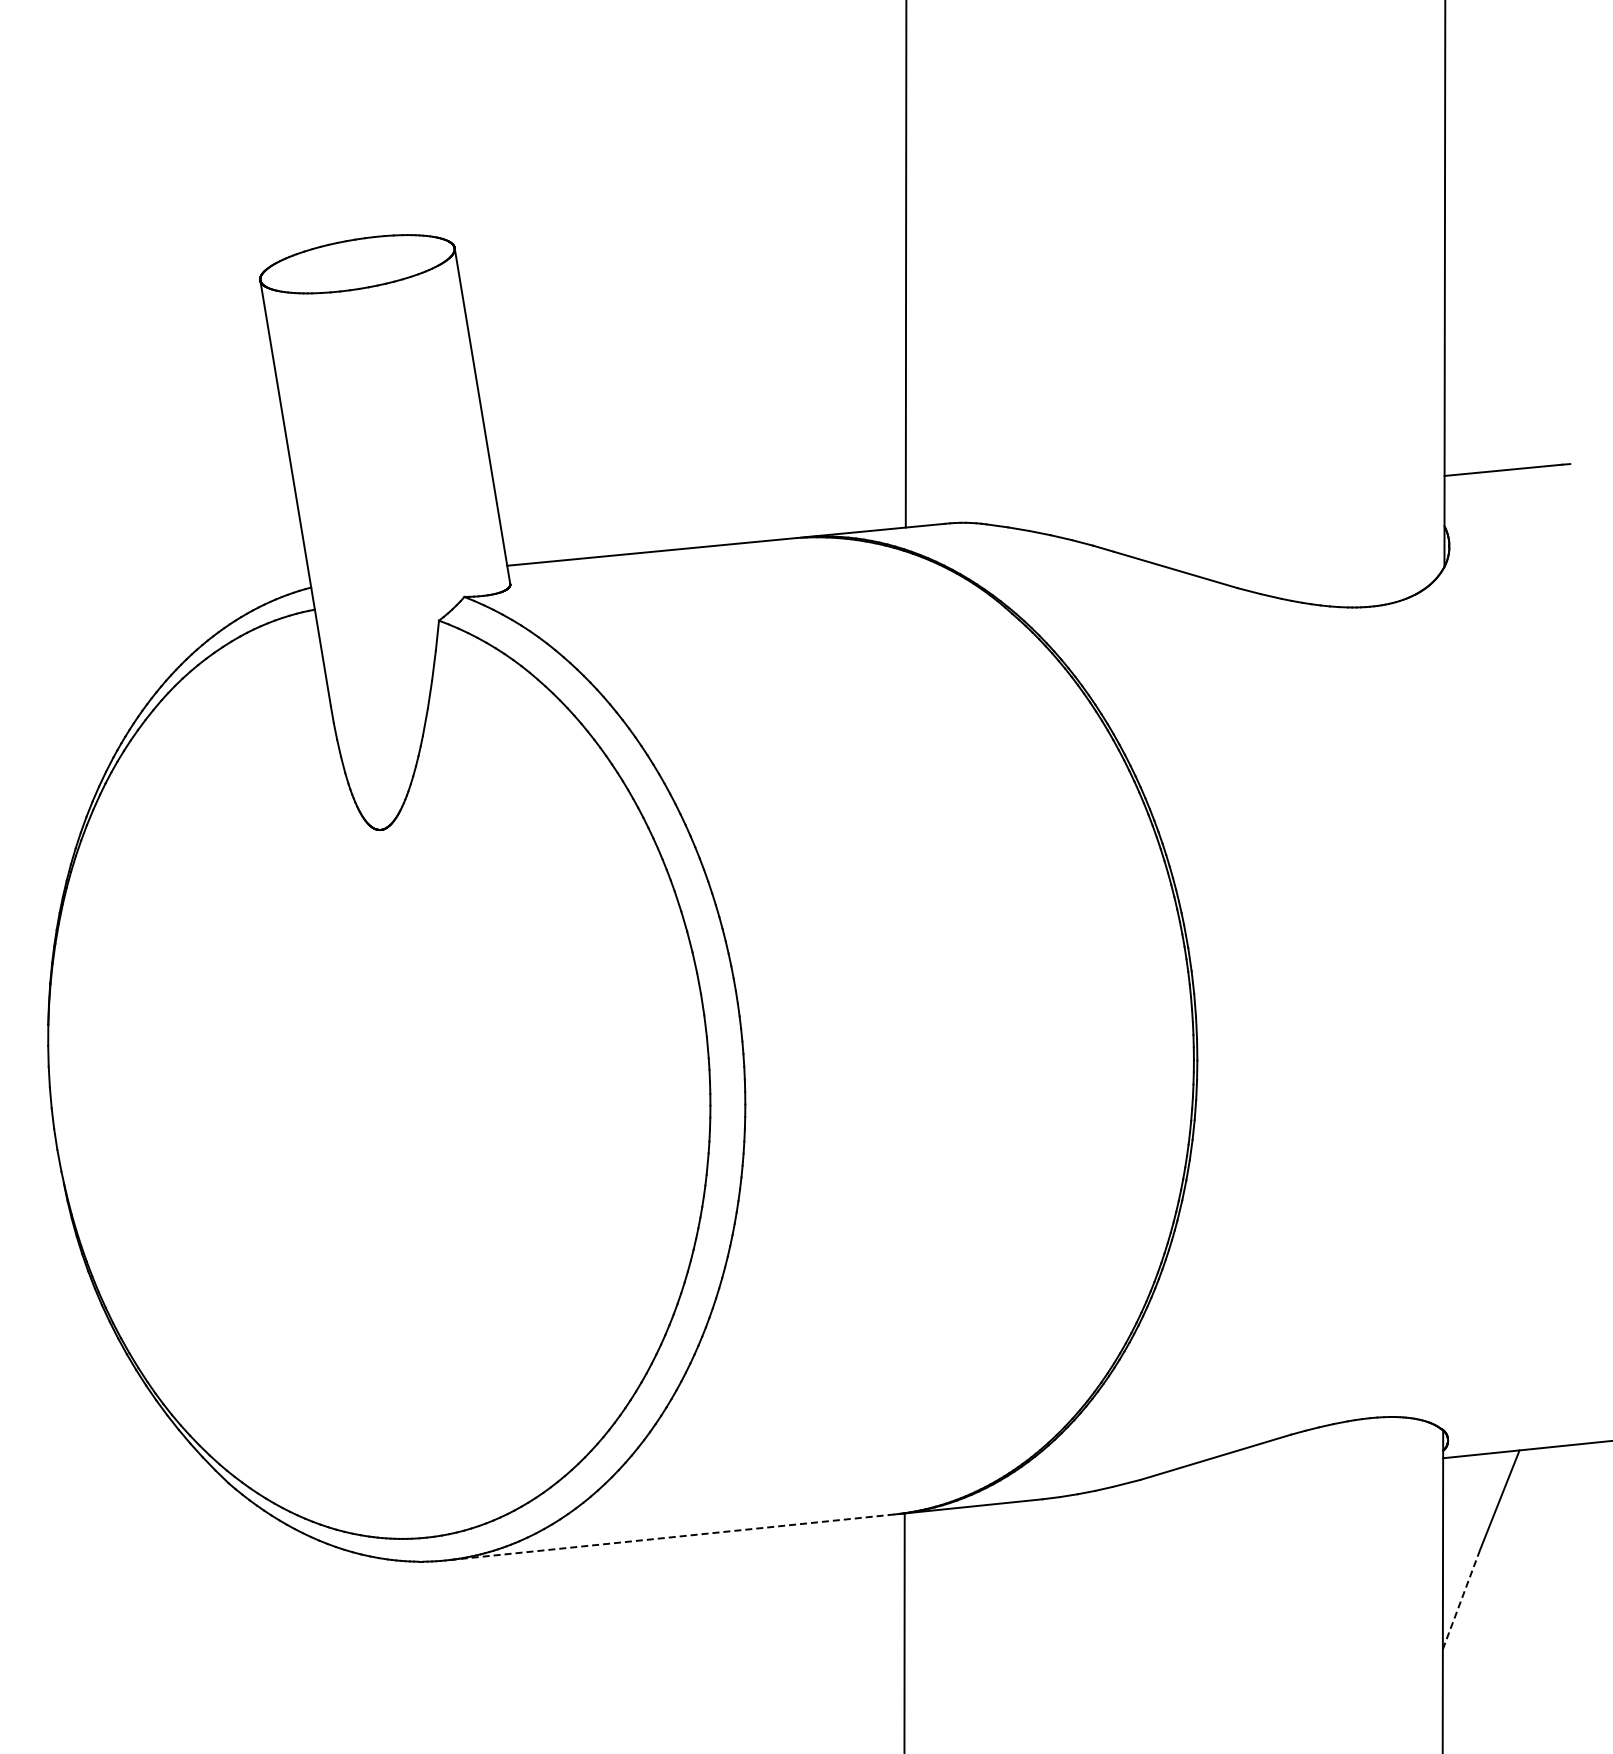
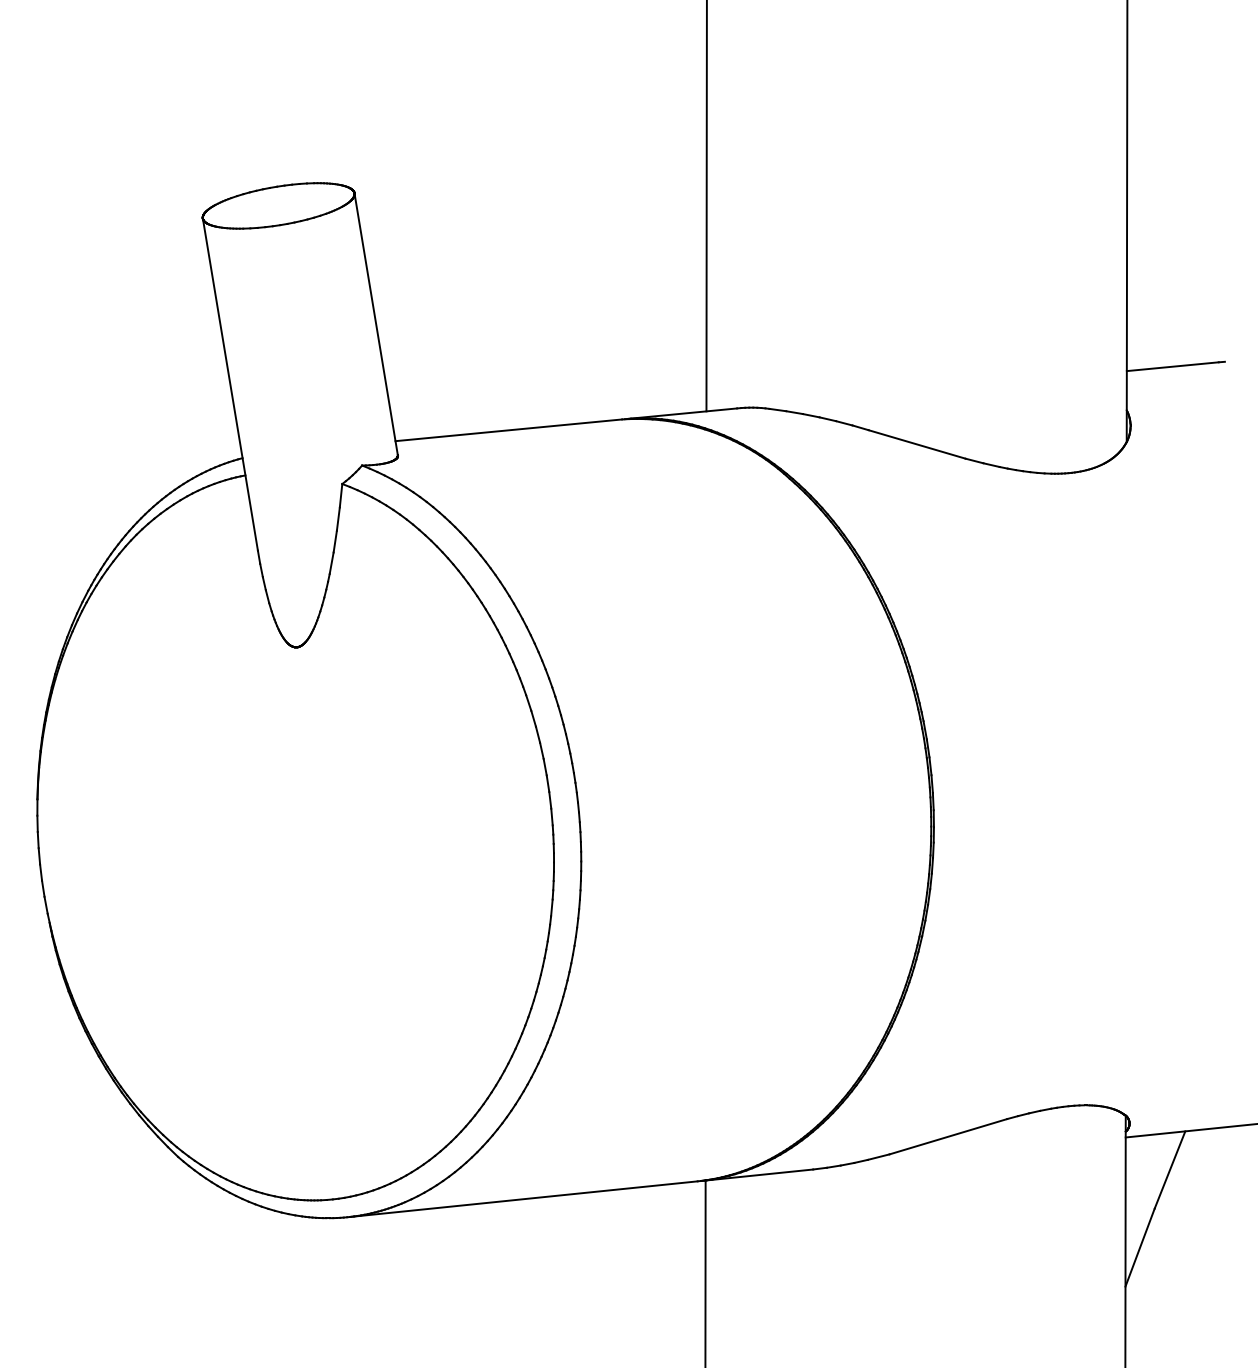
line: (671, 1537) -> (523, 1199), dashed -> solid
line: (1461, 1598) -> (1140, 1246), dashed -> solid

